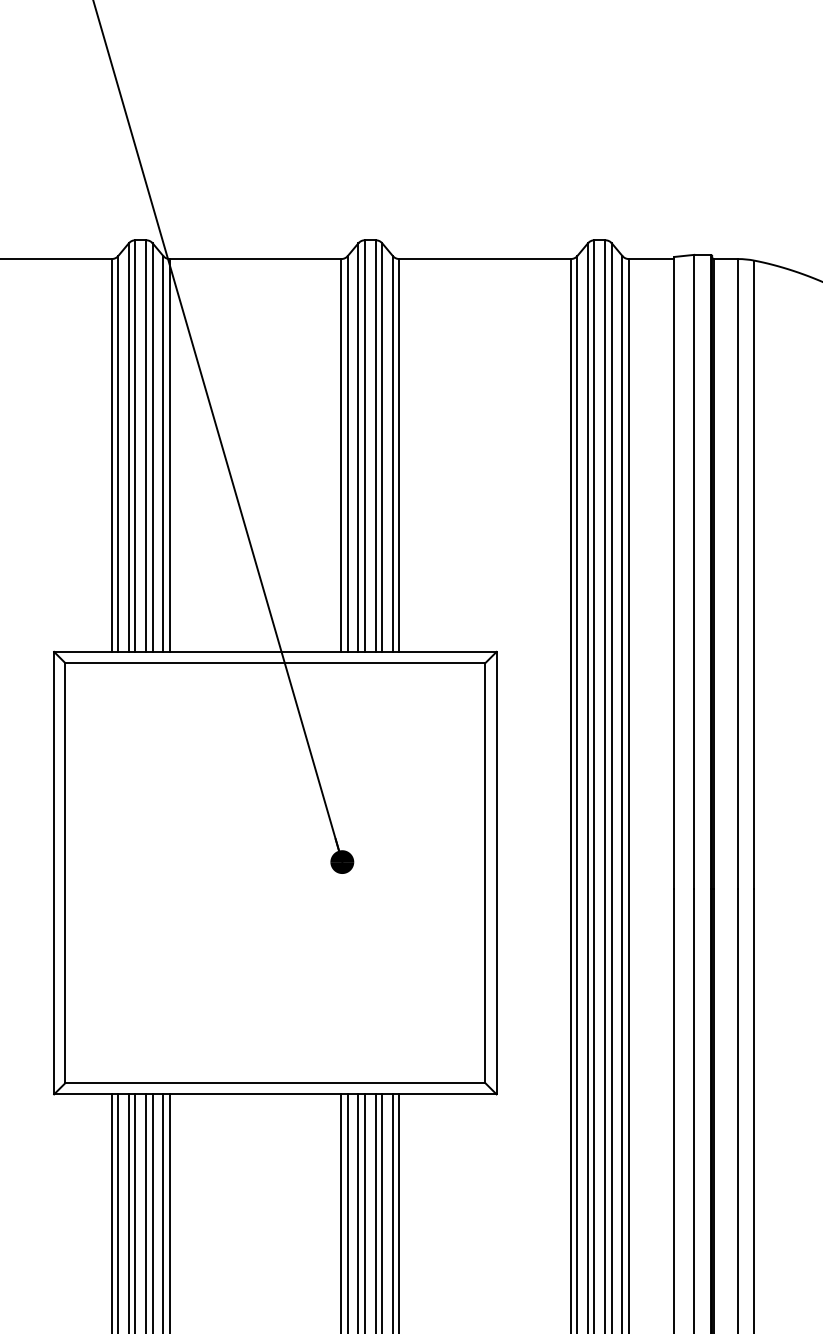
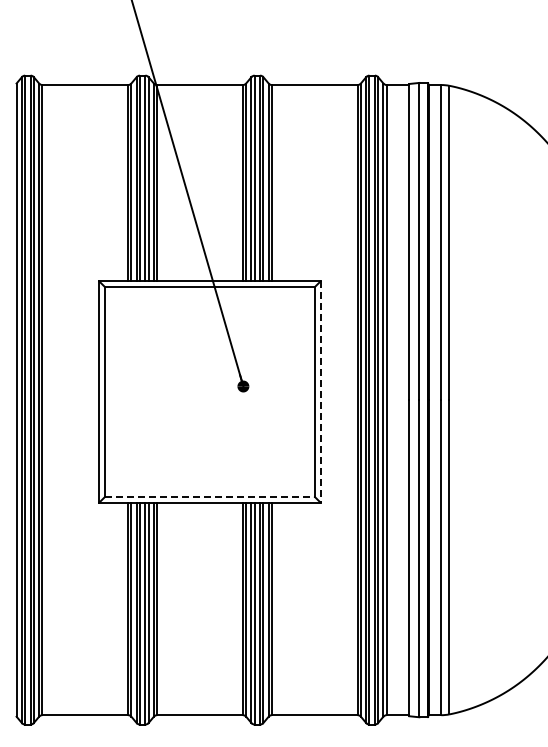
line: (496, 874) -> (320, 392), solid -> dashed
line: (276, 1084) -> (210, 497), solid -> dashed

